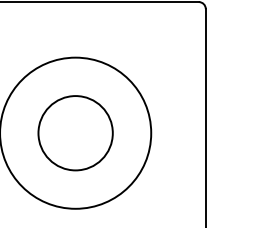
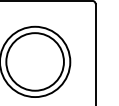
circle: (74, 132) -> (34, 61), size x1.67

